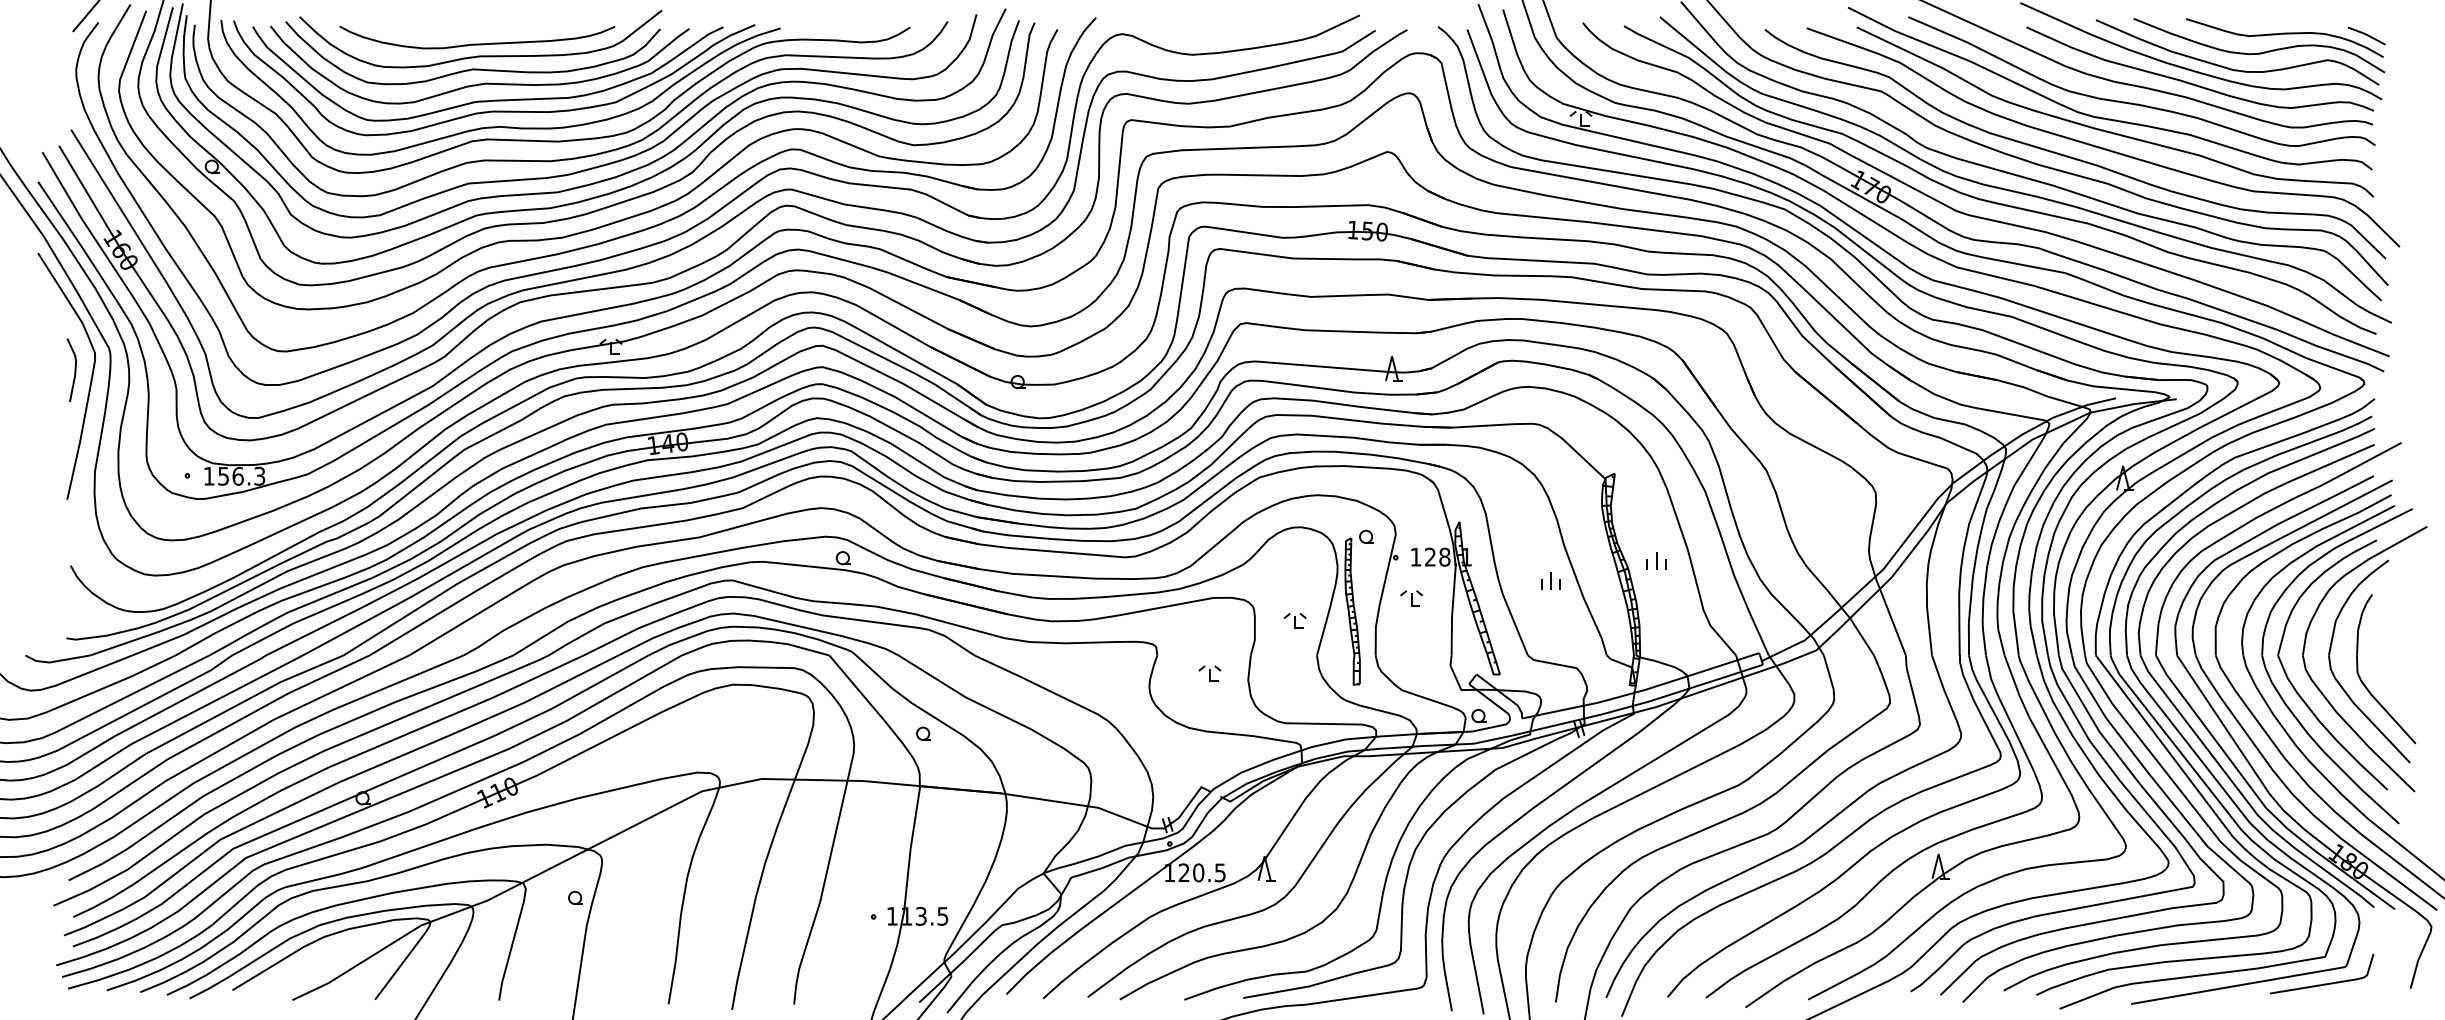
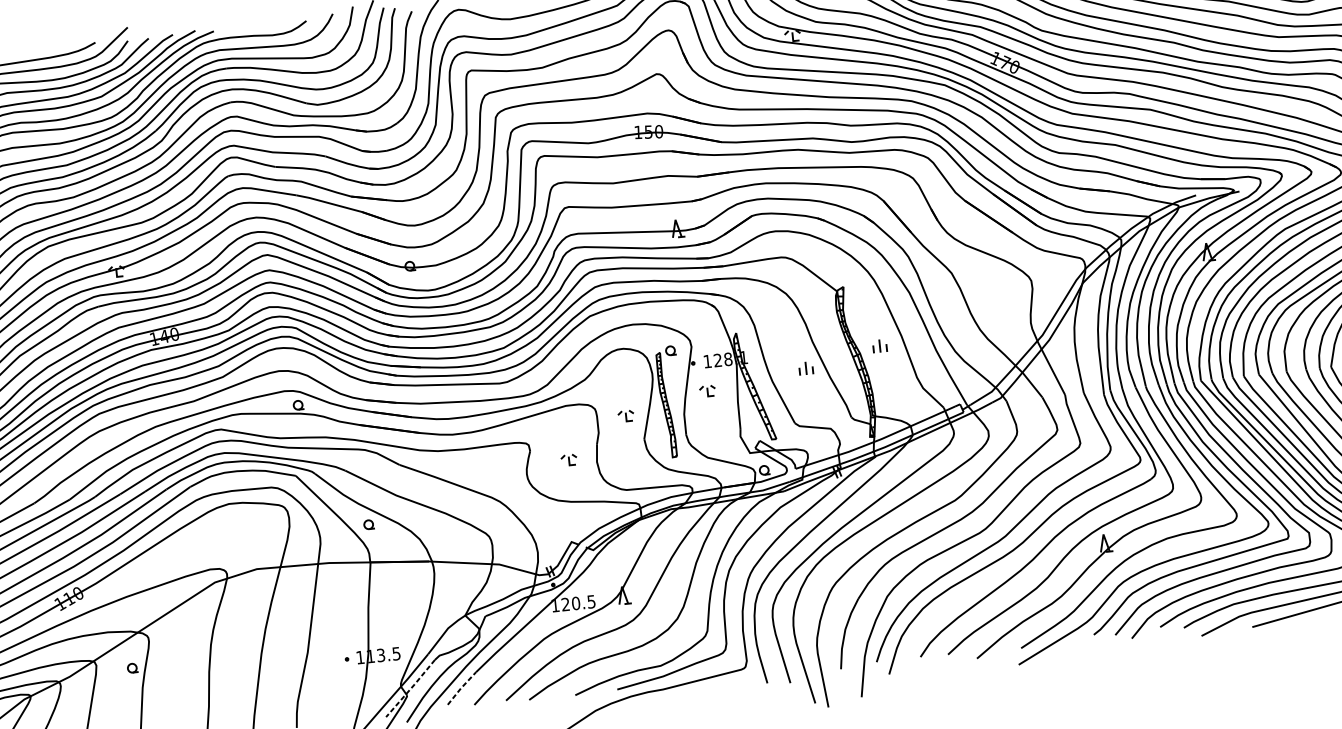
line: (957, 967) -> (410, 689), solid -> dashed
line: (1027, 973) -> (461, 688), solid -> dashed

